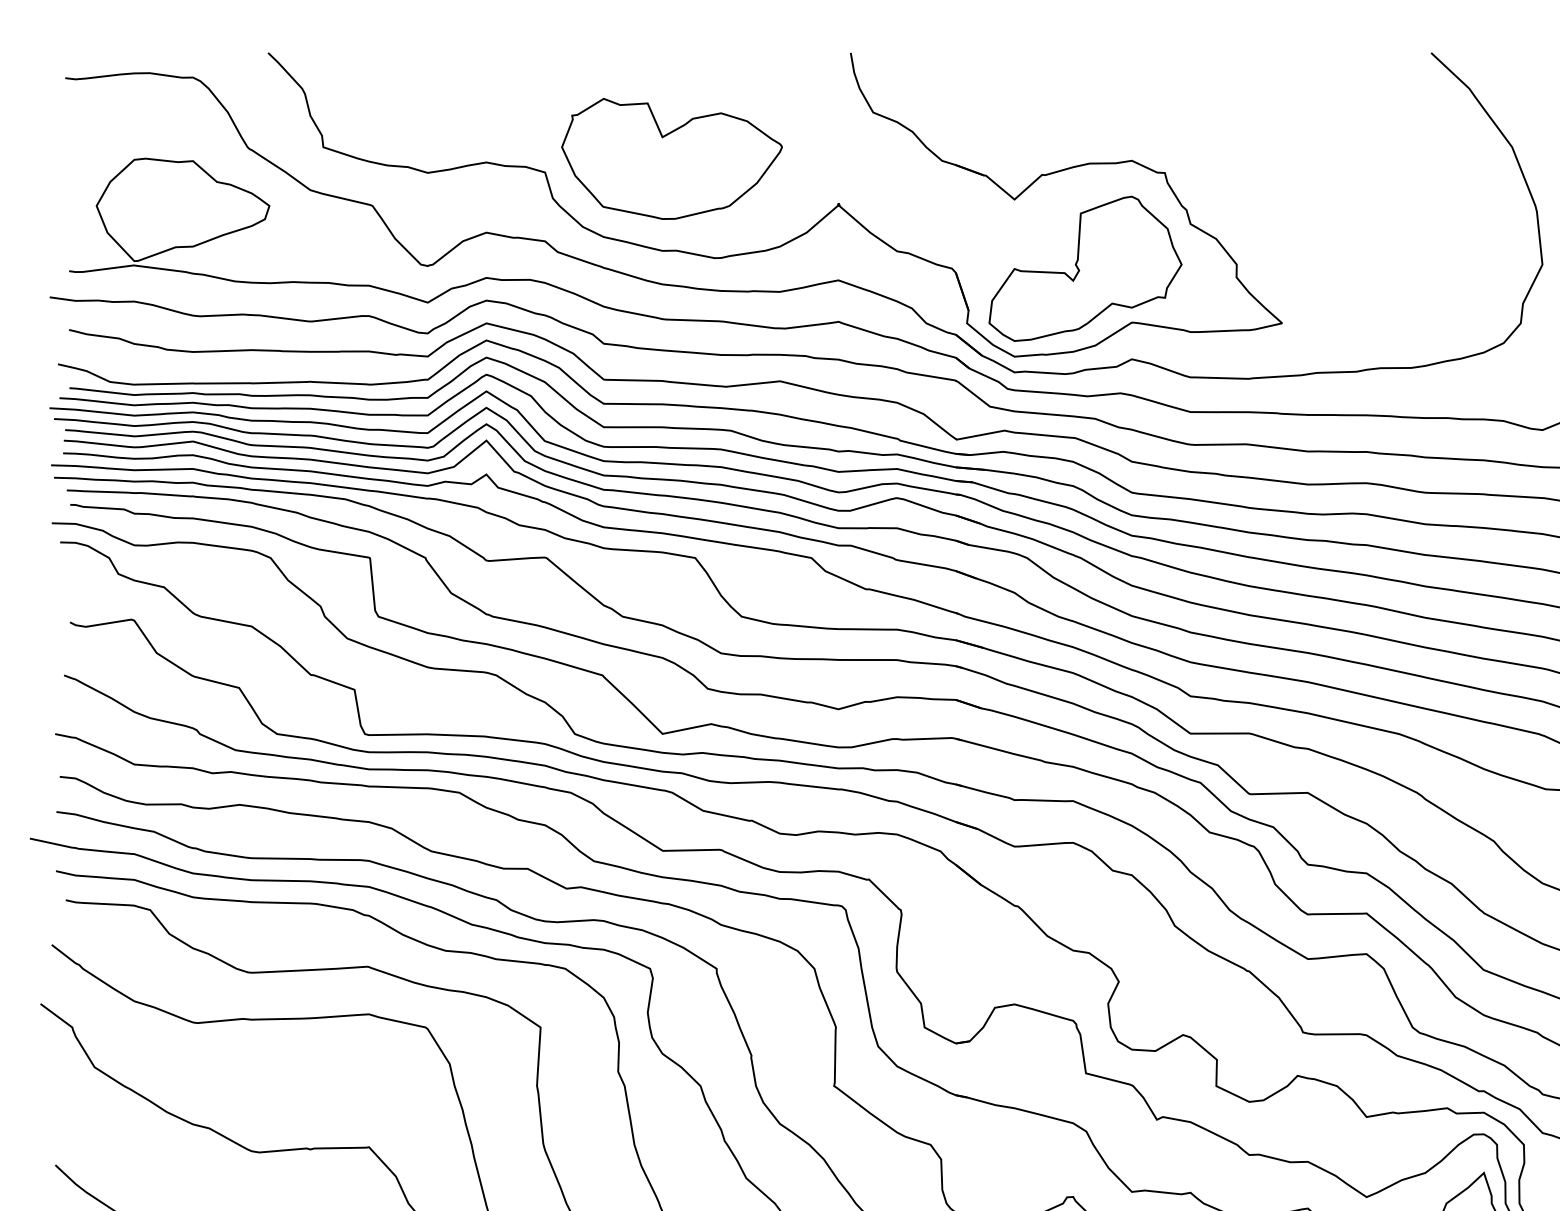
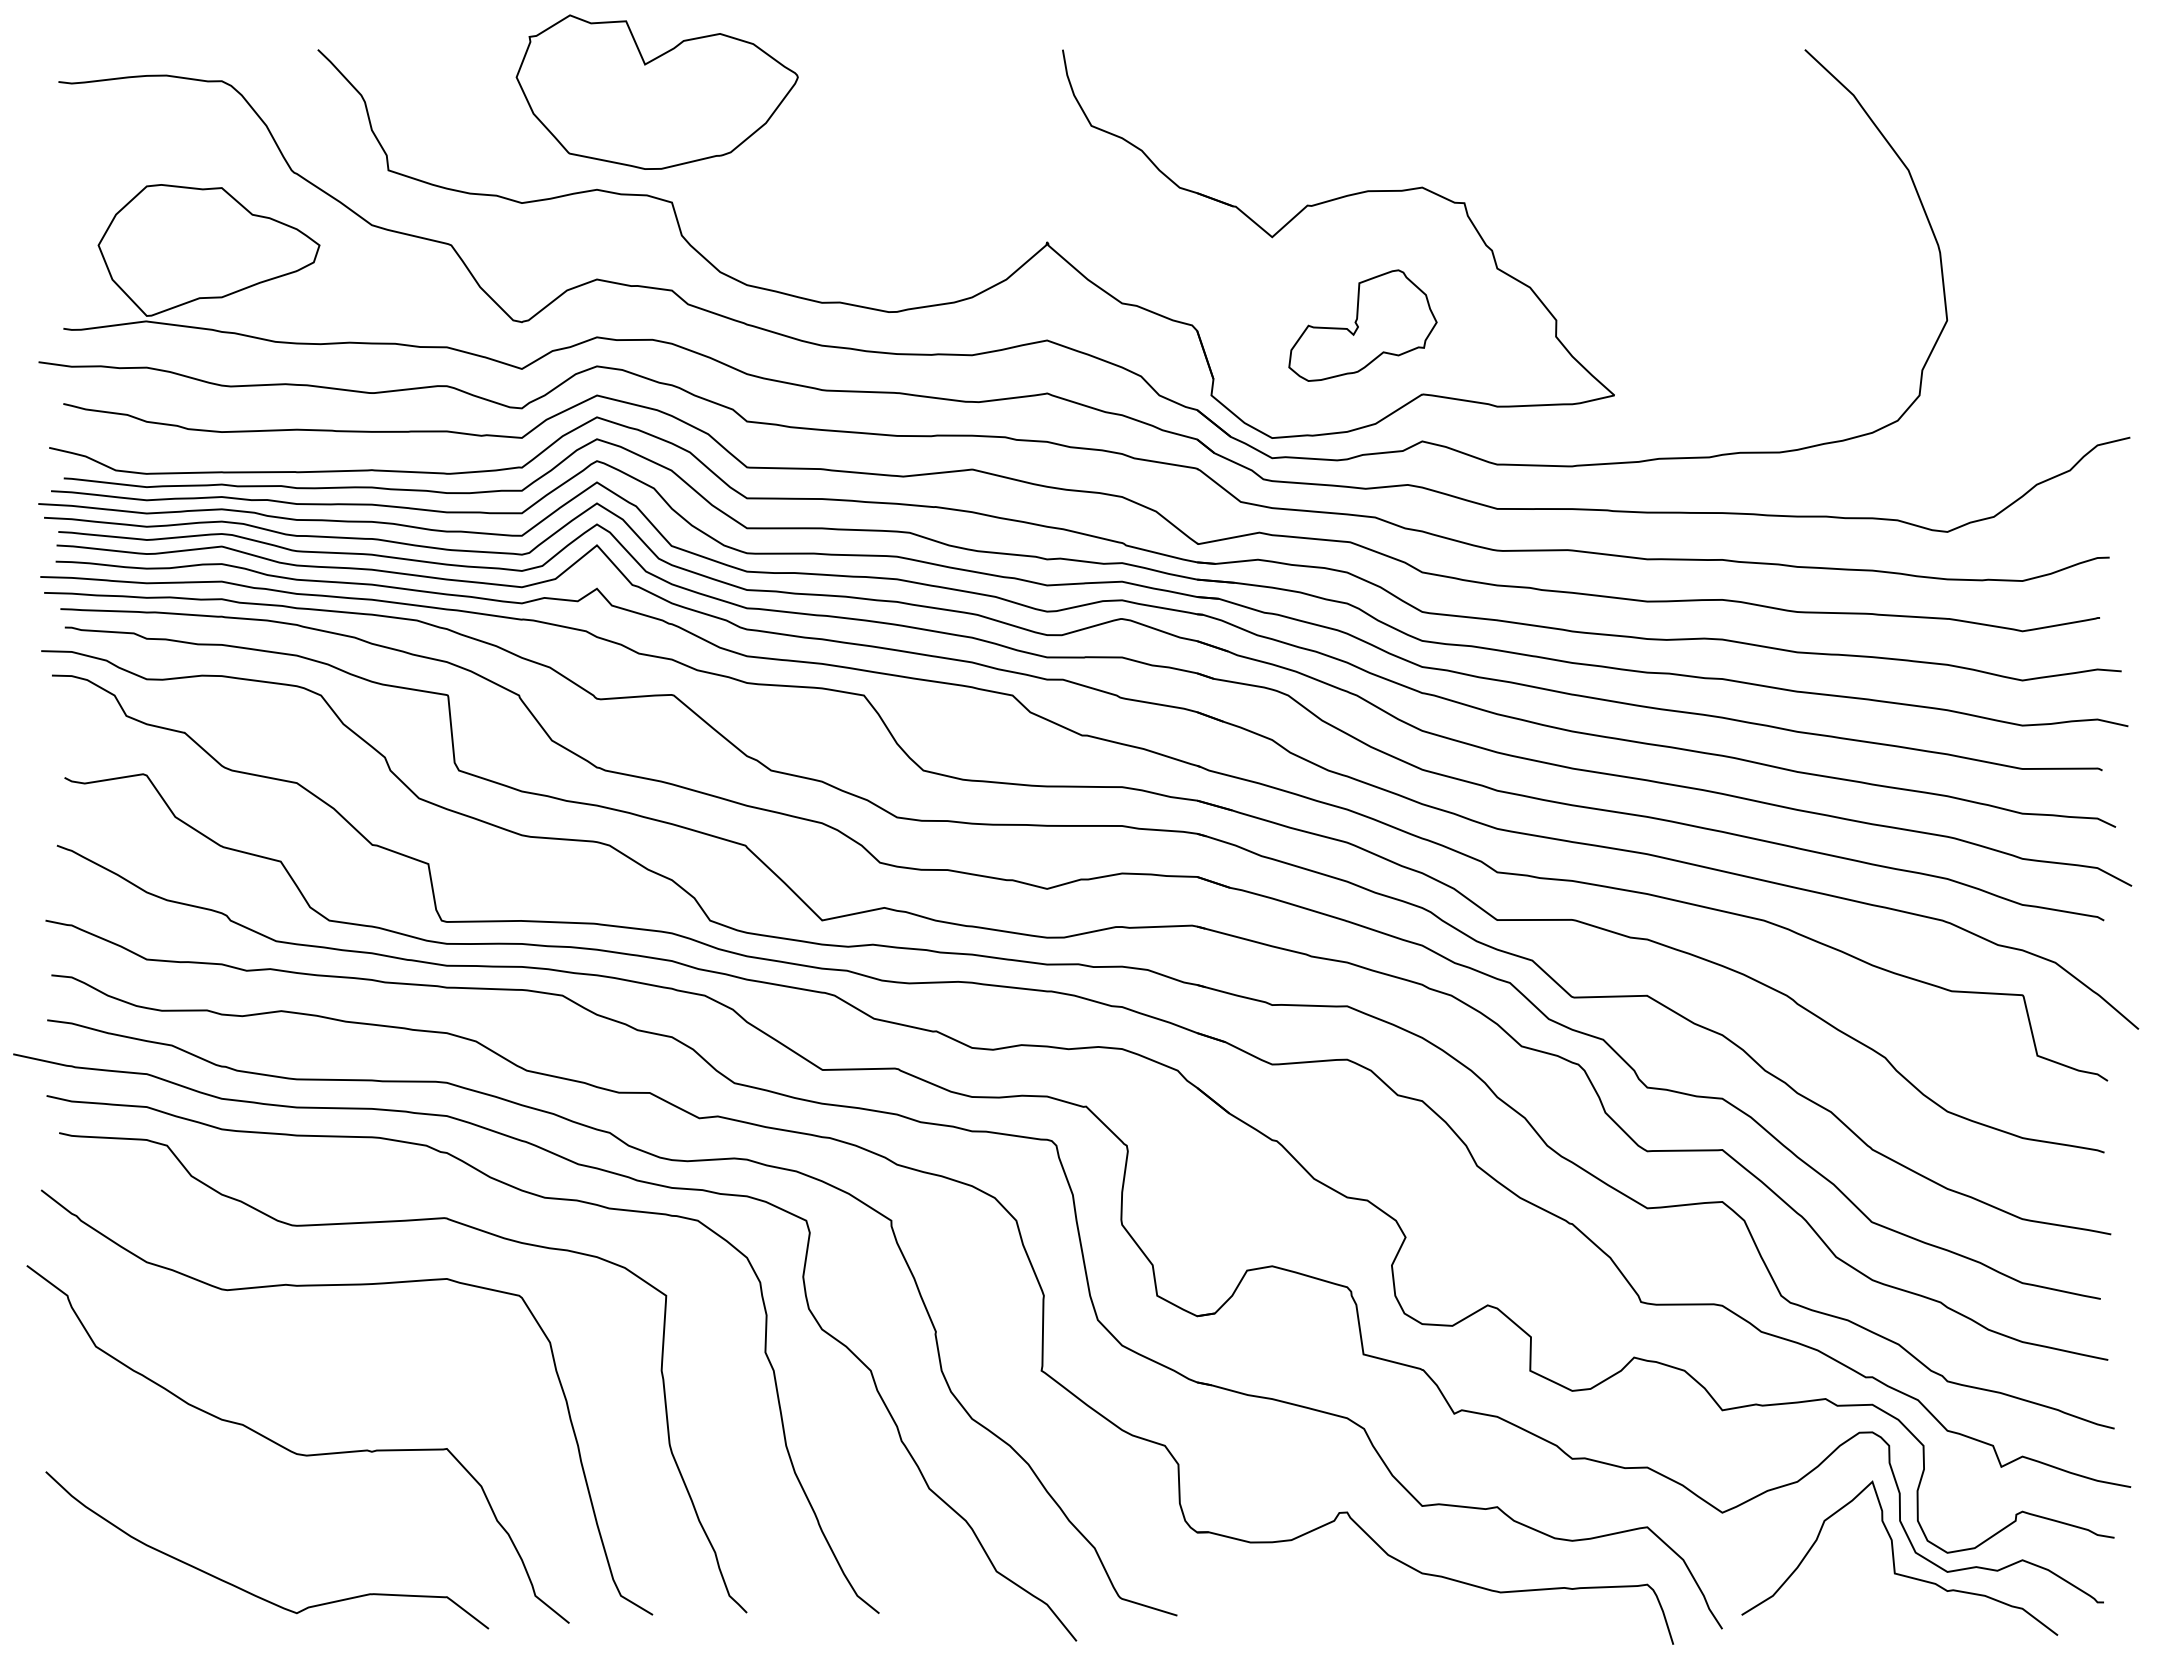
part: (671, 158) -> (656, 91), moved
part: (1085, 268) -> (1362, 325), size x0.6

